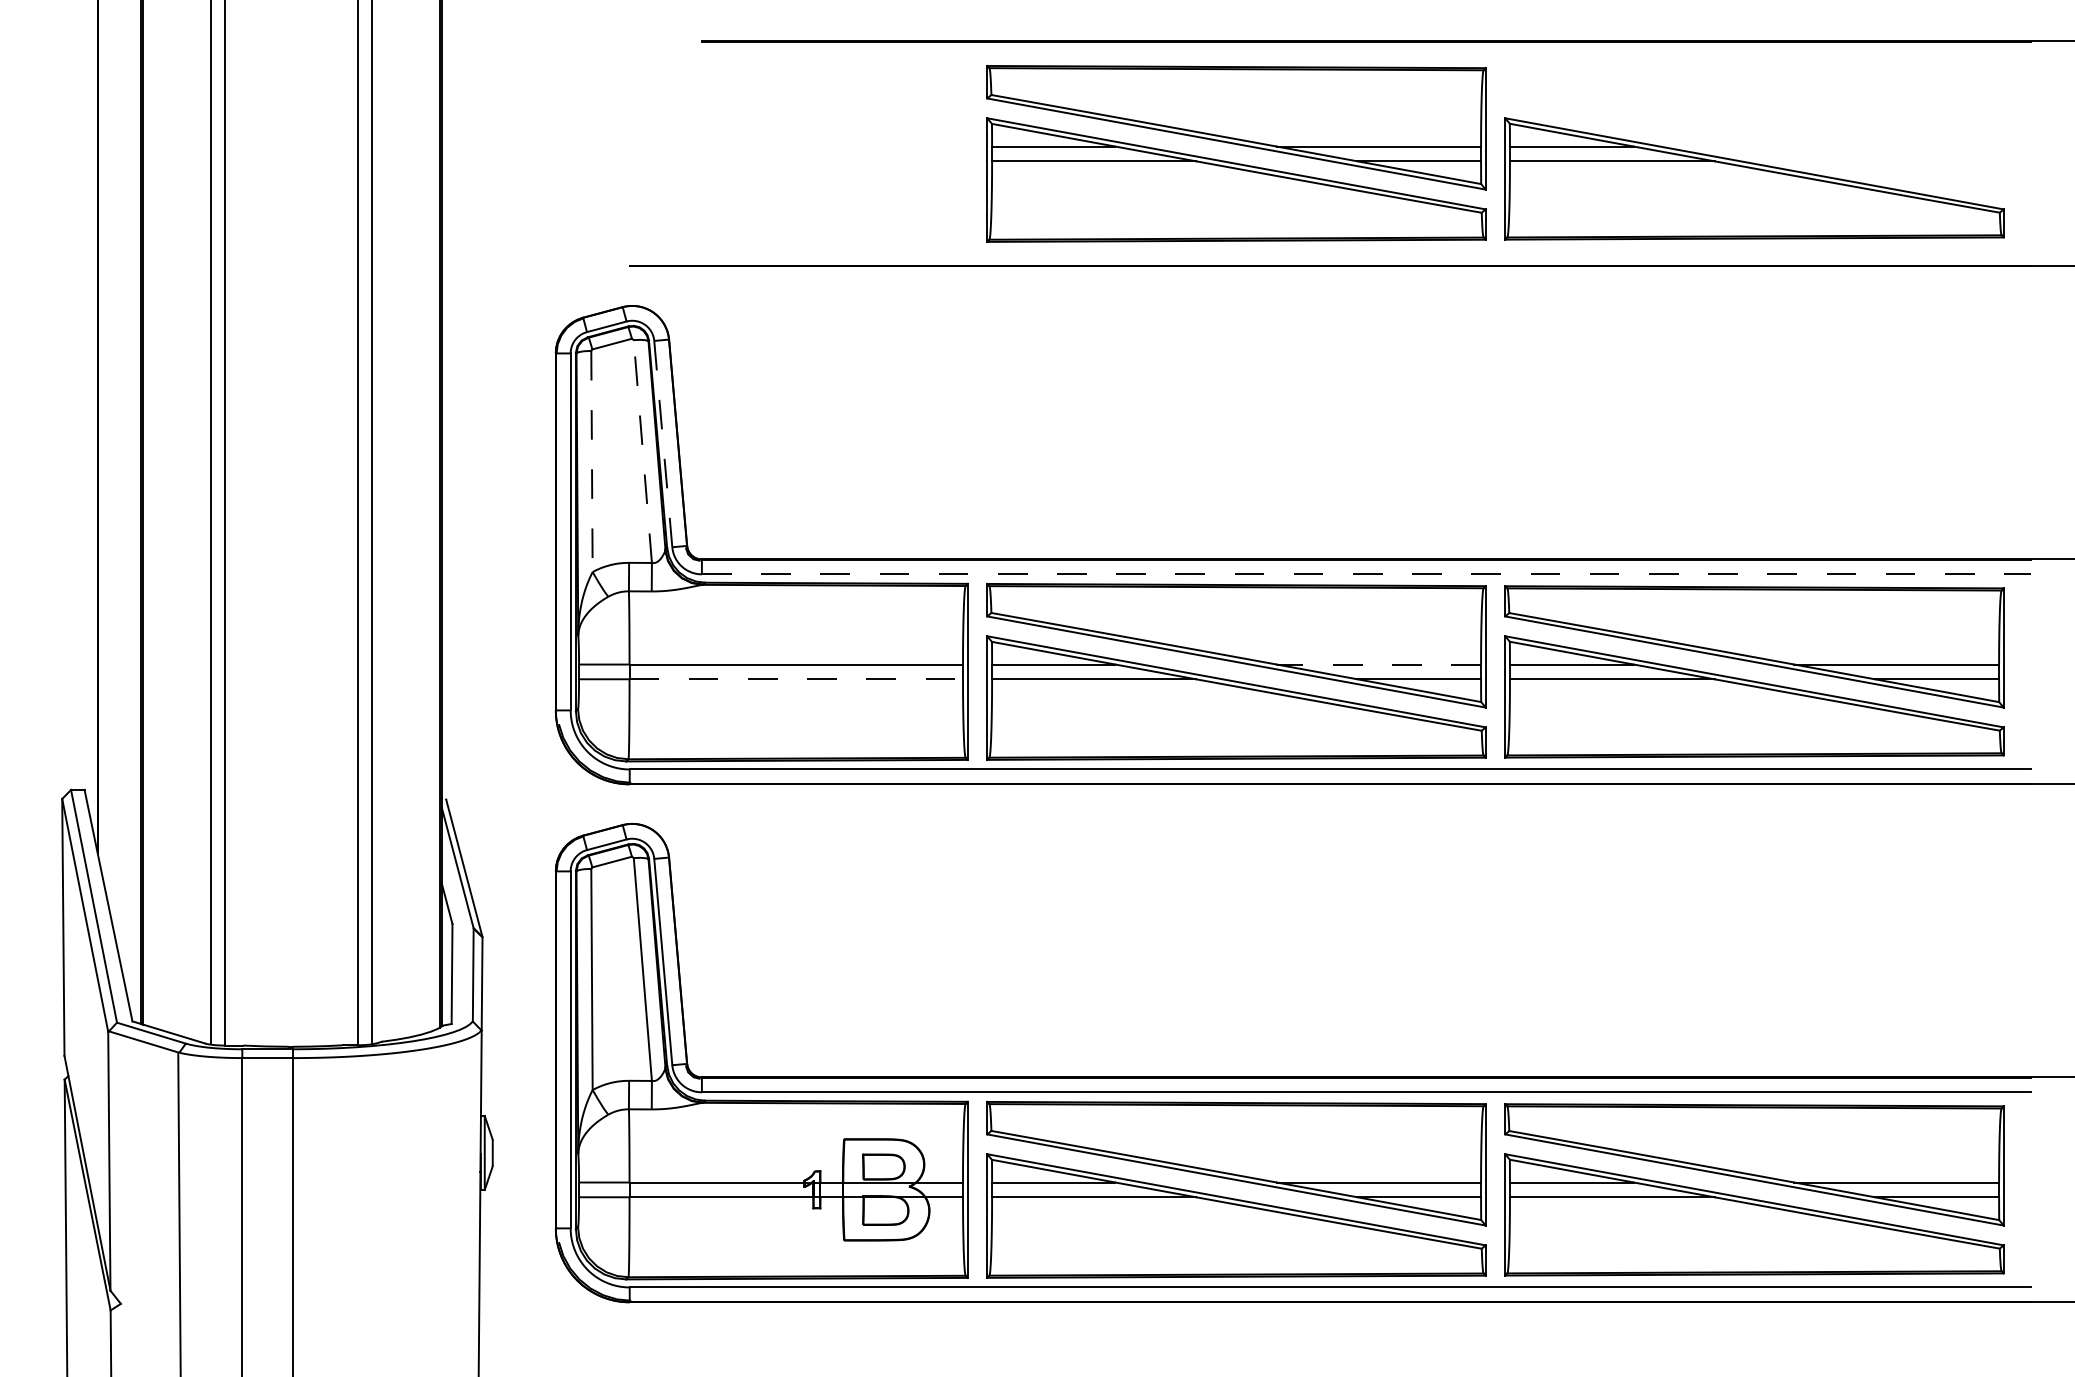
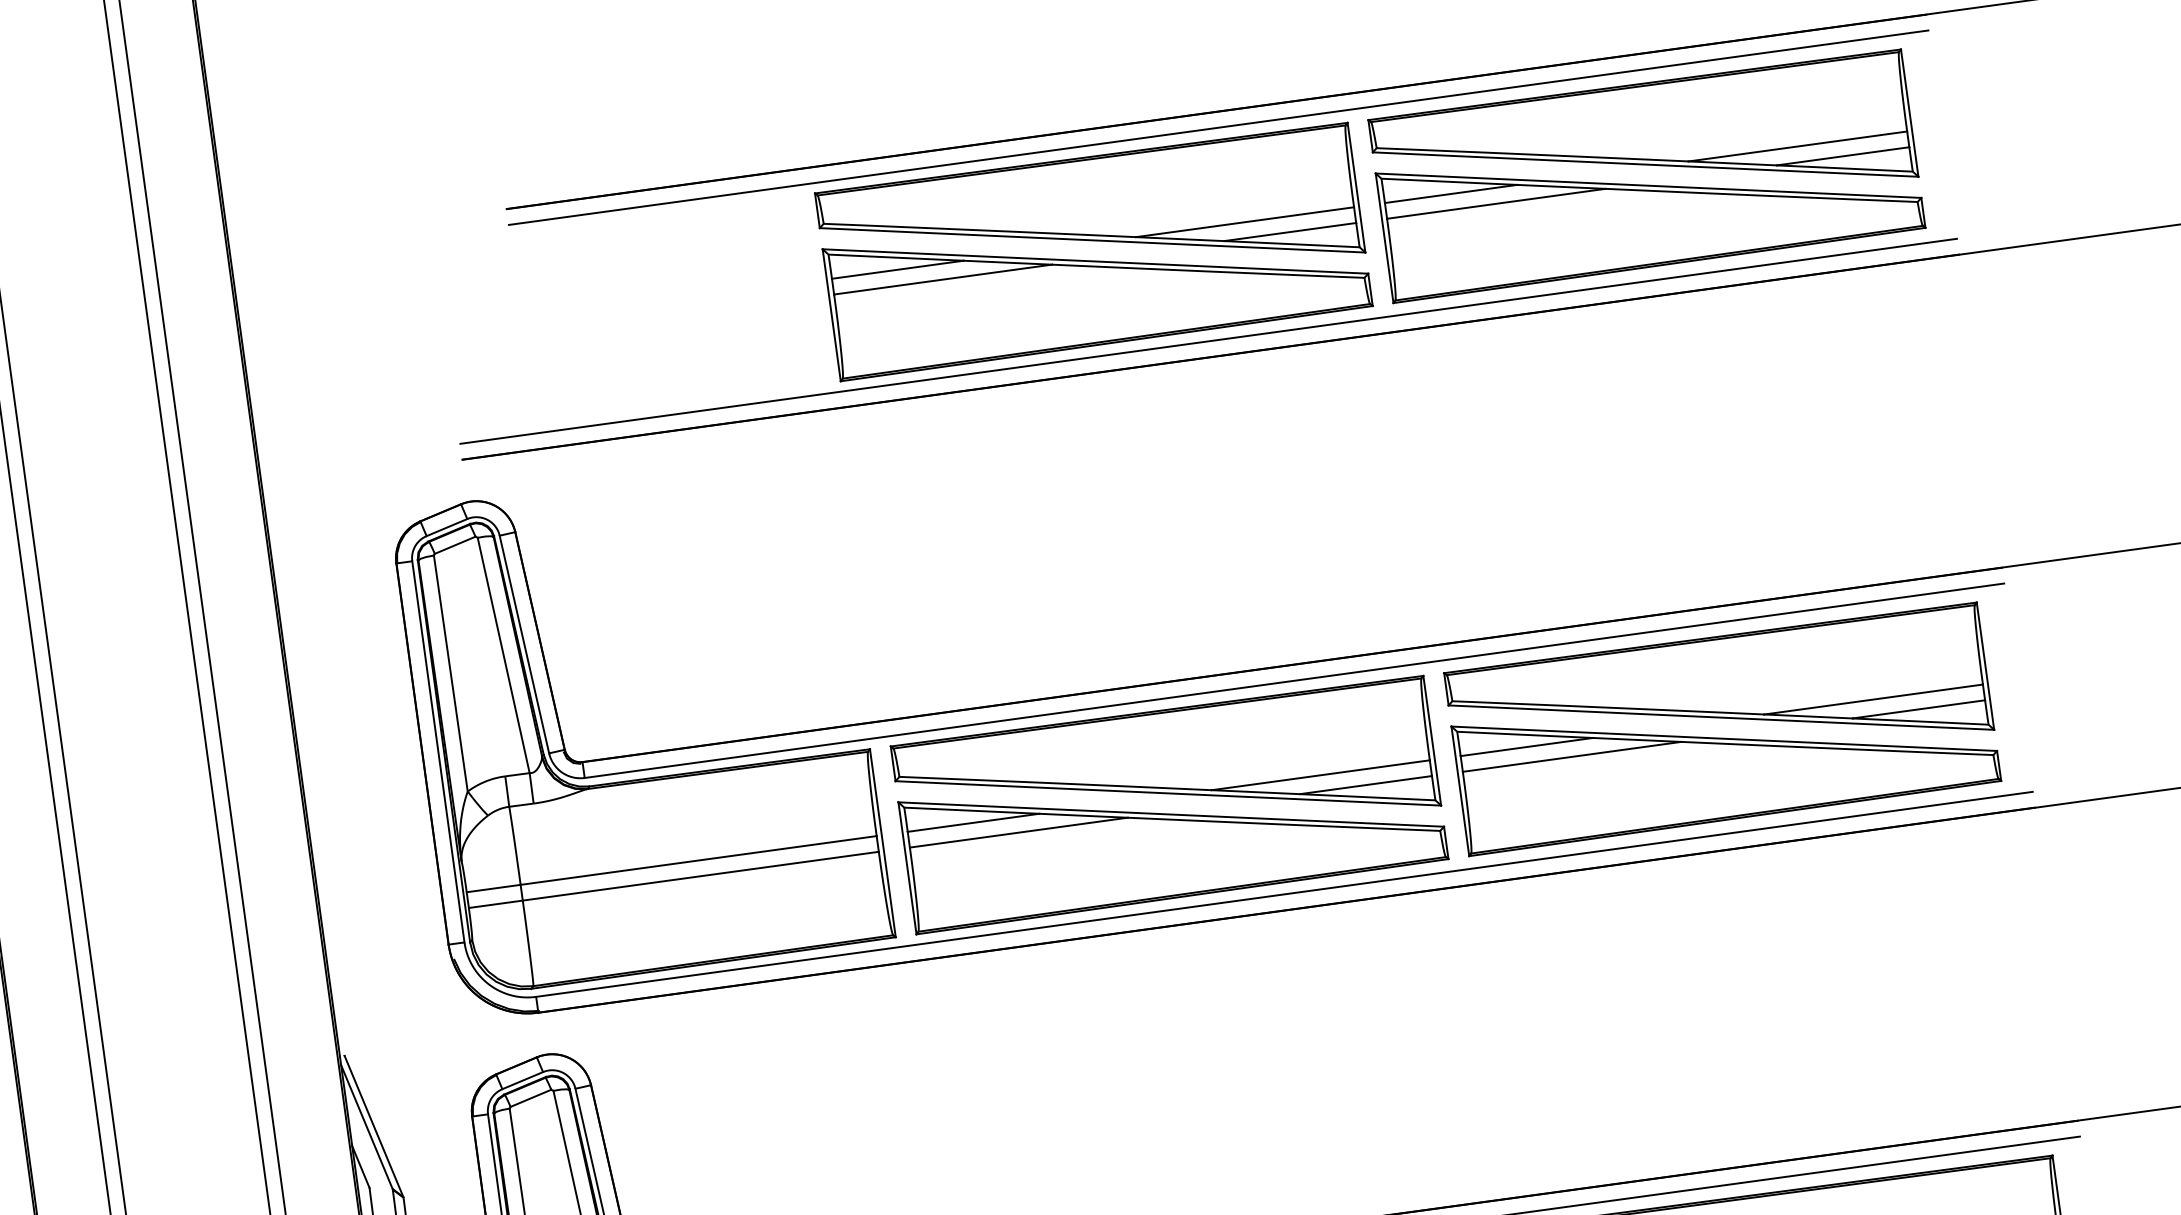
line: (1366, 56) -> (1218, 127), added
part: (1754, 128) -> (1643, 147), added
line: (1330, 251) -> (1208, 341), added
line: (663, 444) -> (524, 644), dashed -> solid
line: (642, 451) -> (503, 655), dashed -> solid
line: (591, 461) -> (450, 673), dashed -> solid
line: (1366, 574) -> (1294, 680), dashed -> solid
line: (1378, 664) -> (1320, 775), dashed -> solid
line: (796, 679) -> (701, 876), dashed -> solid

